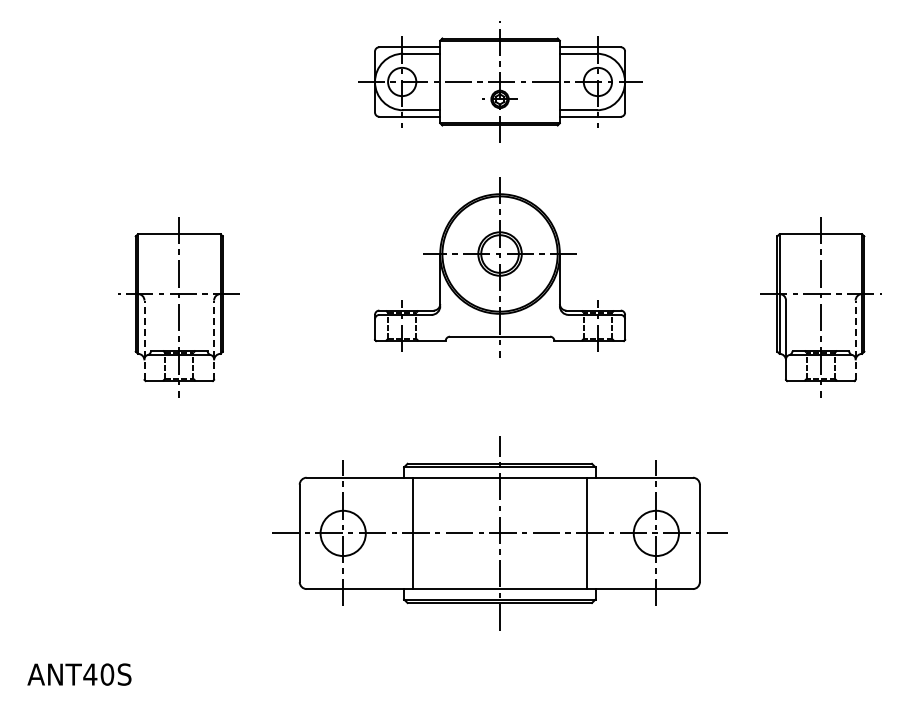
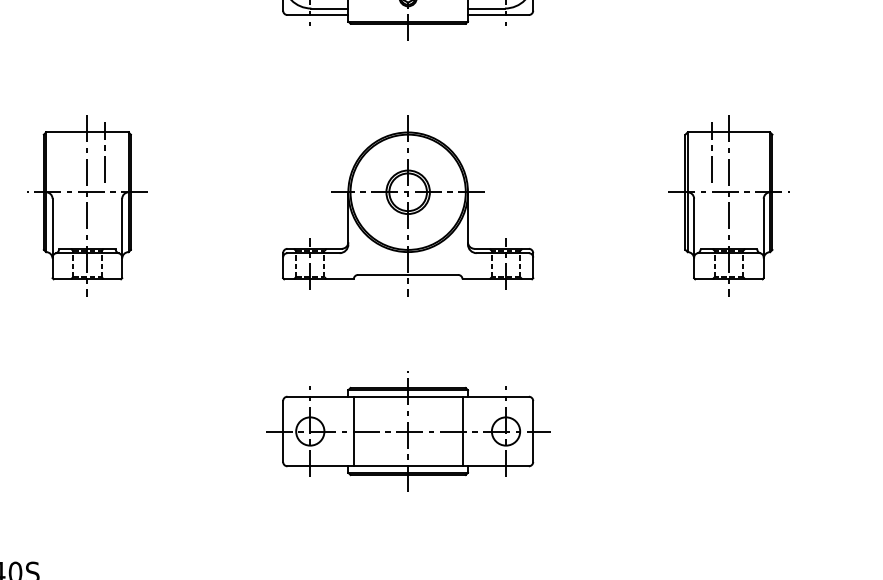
line: (196, 254) -> (104, 152), added
line: (803, 254) -> (711, 152), added
part: (500, 267) -> (408, 205), moved
line: (144, 340) -> (52, 238), dashed -> solid
line: (214, 340) -> (122, 238), dashed -> solid
line: (855, 340) -> (763, 238), dashed -> solid
part: (500, 532) -> (408, 430), size x0.62

